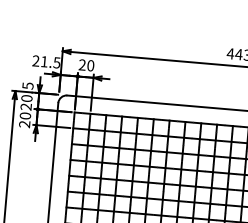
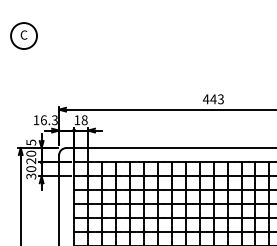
text: (46, 62) -> (45, 120), 21.5 -> 16.3
text: (86, 64) -> (80, 119), 20 -> 18
text: (24, 124) -> (31, 176), 20 -> 30

